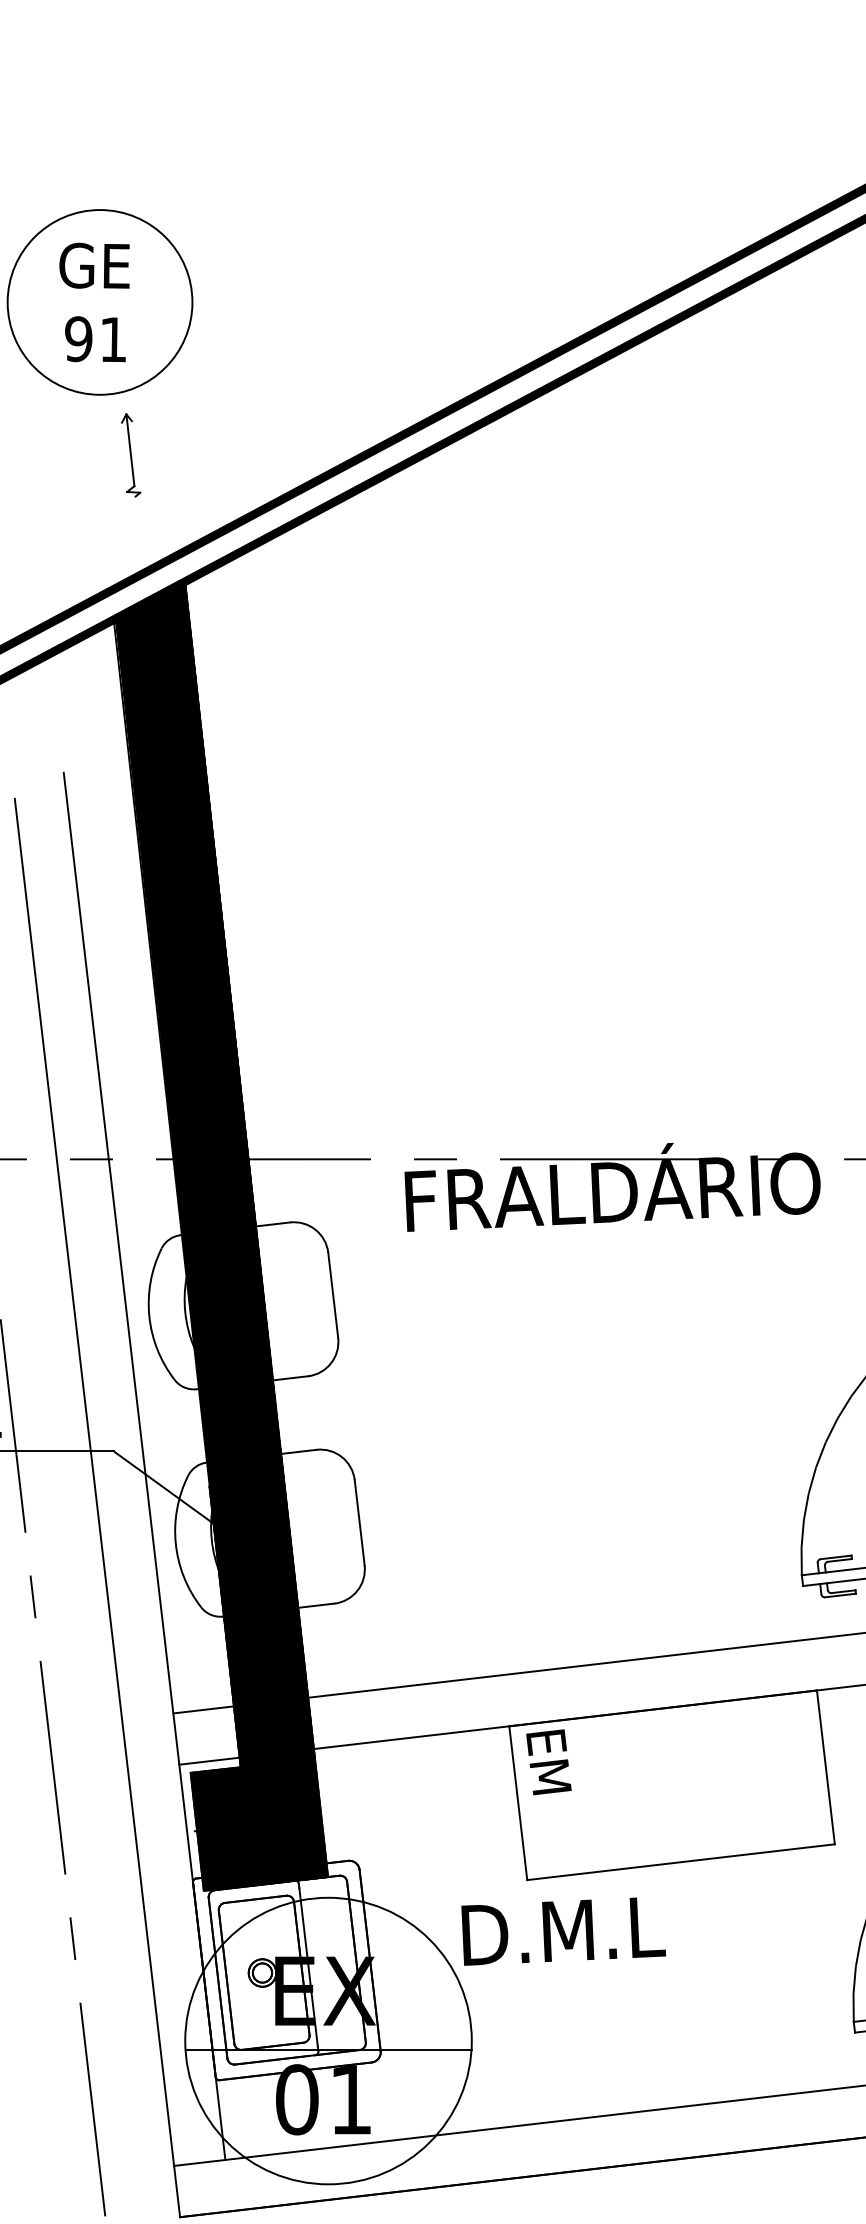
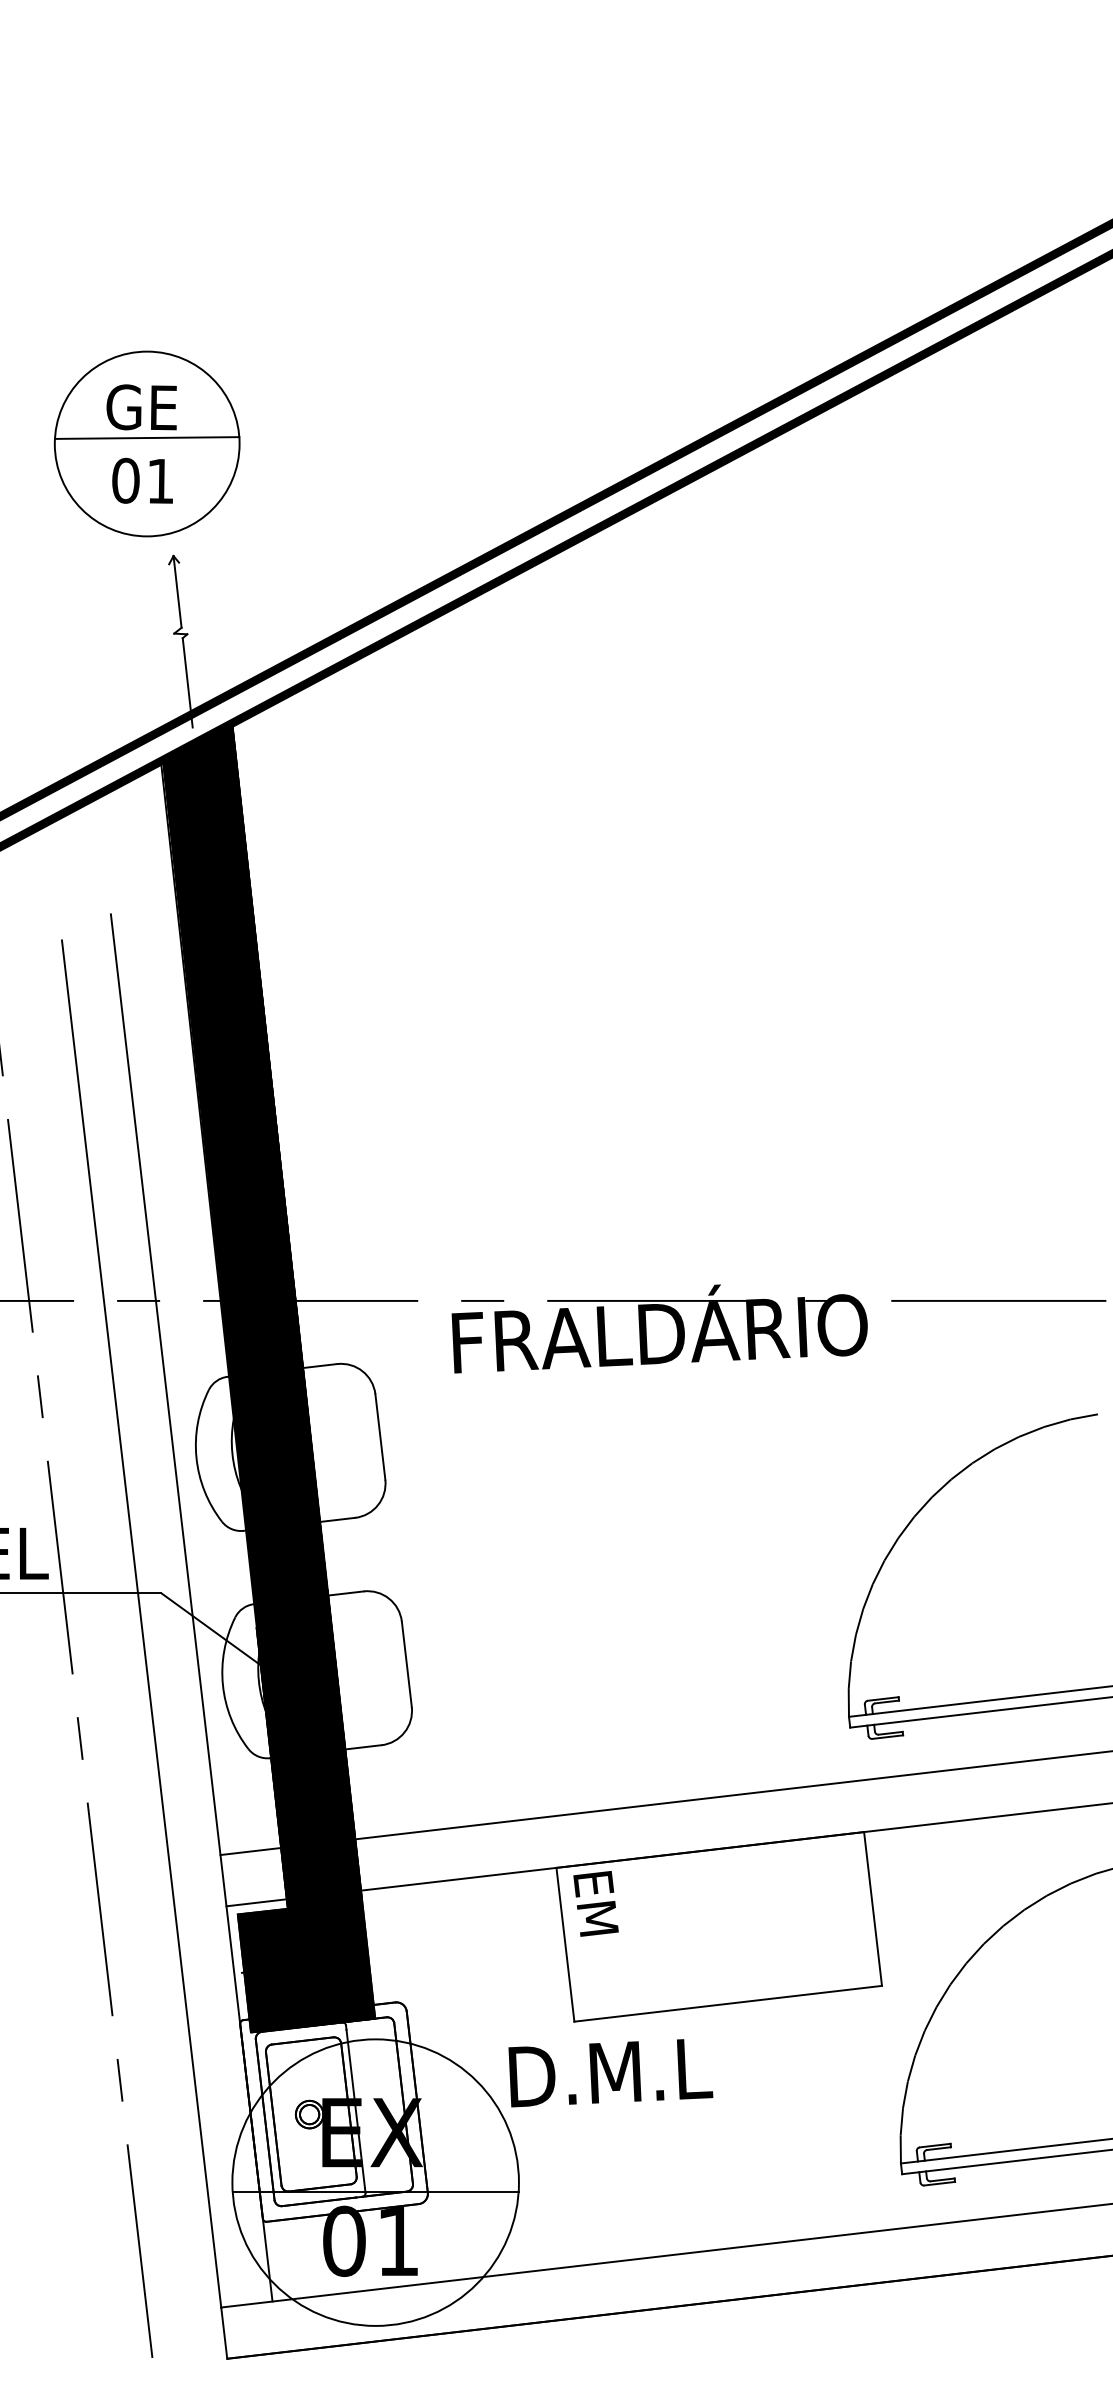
line: (99, 295) -> (146, 437), added
text: (78, 338) -> (125, 480), 91 -> 01
line: (140, 540) -> (187, 682), added

